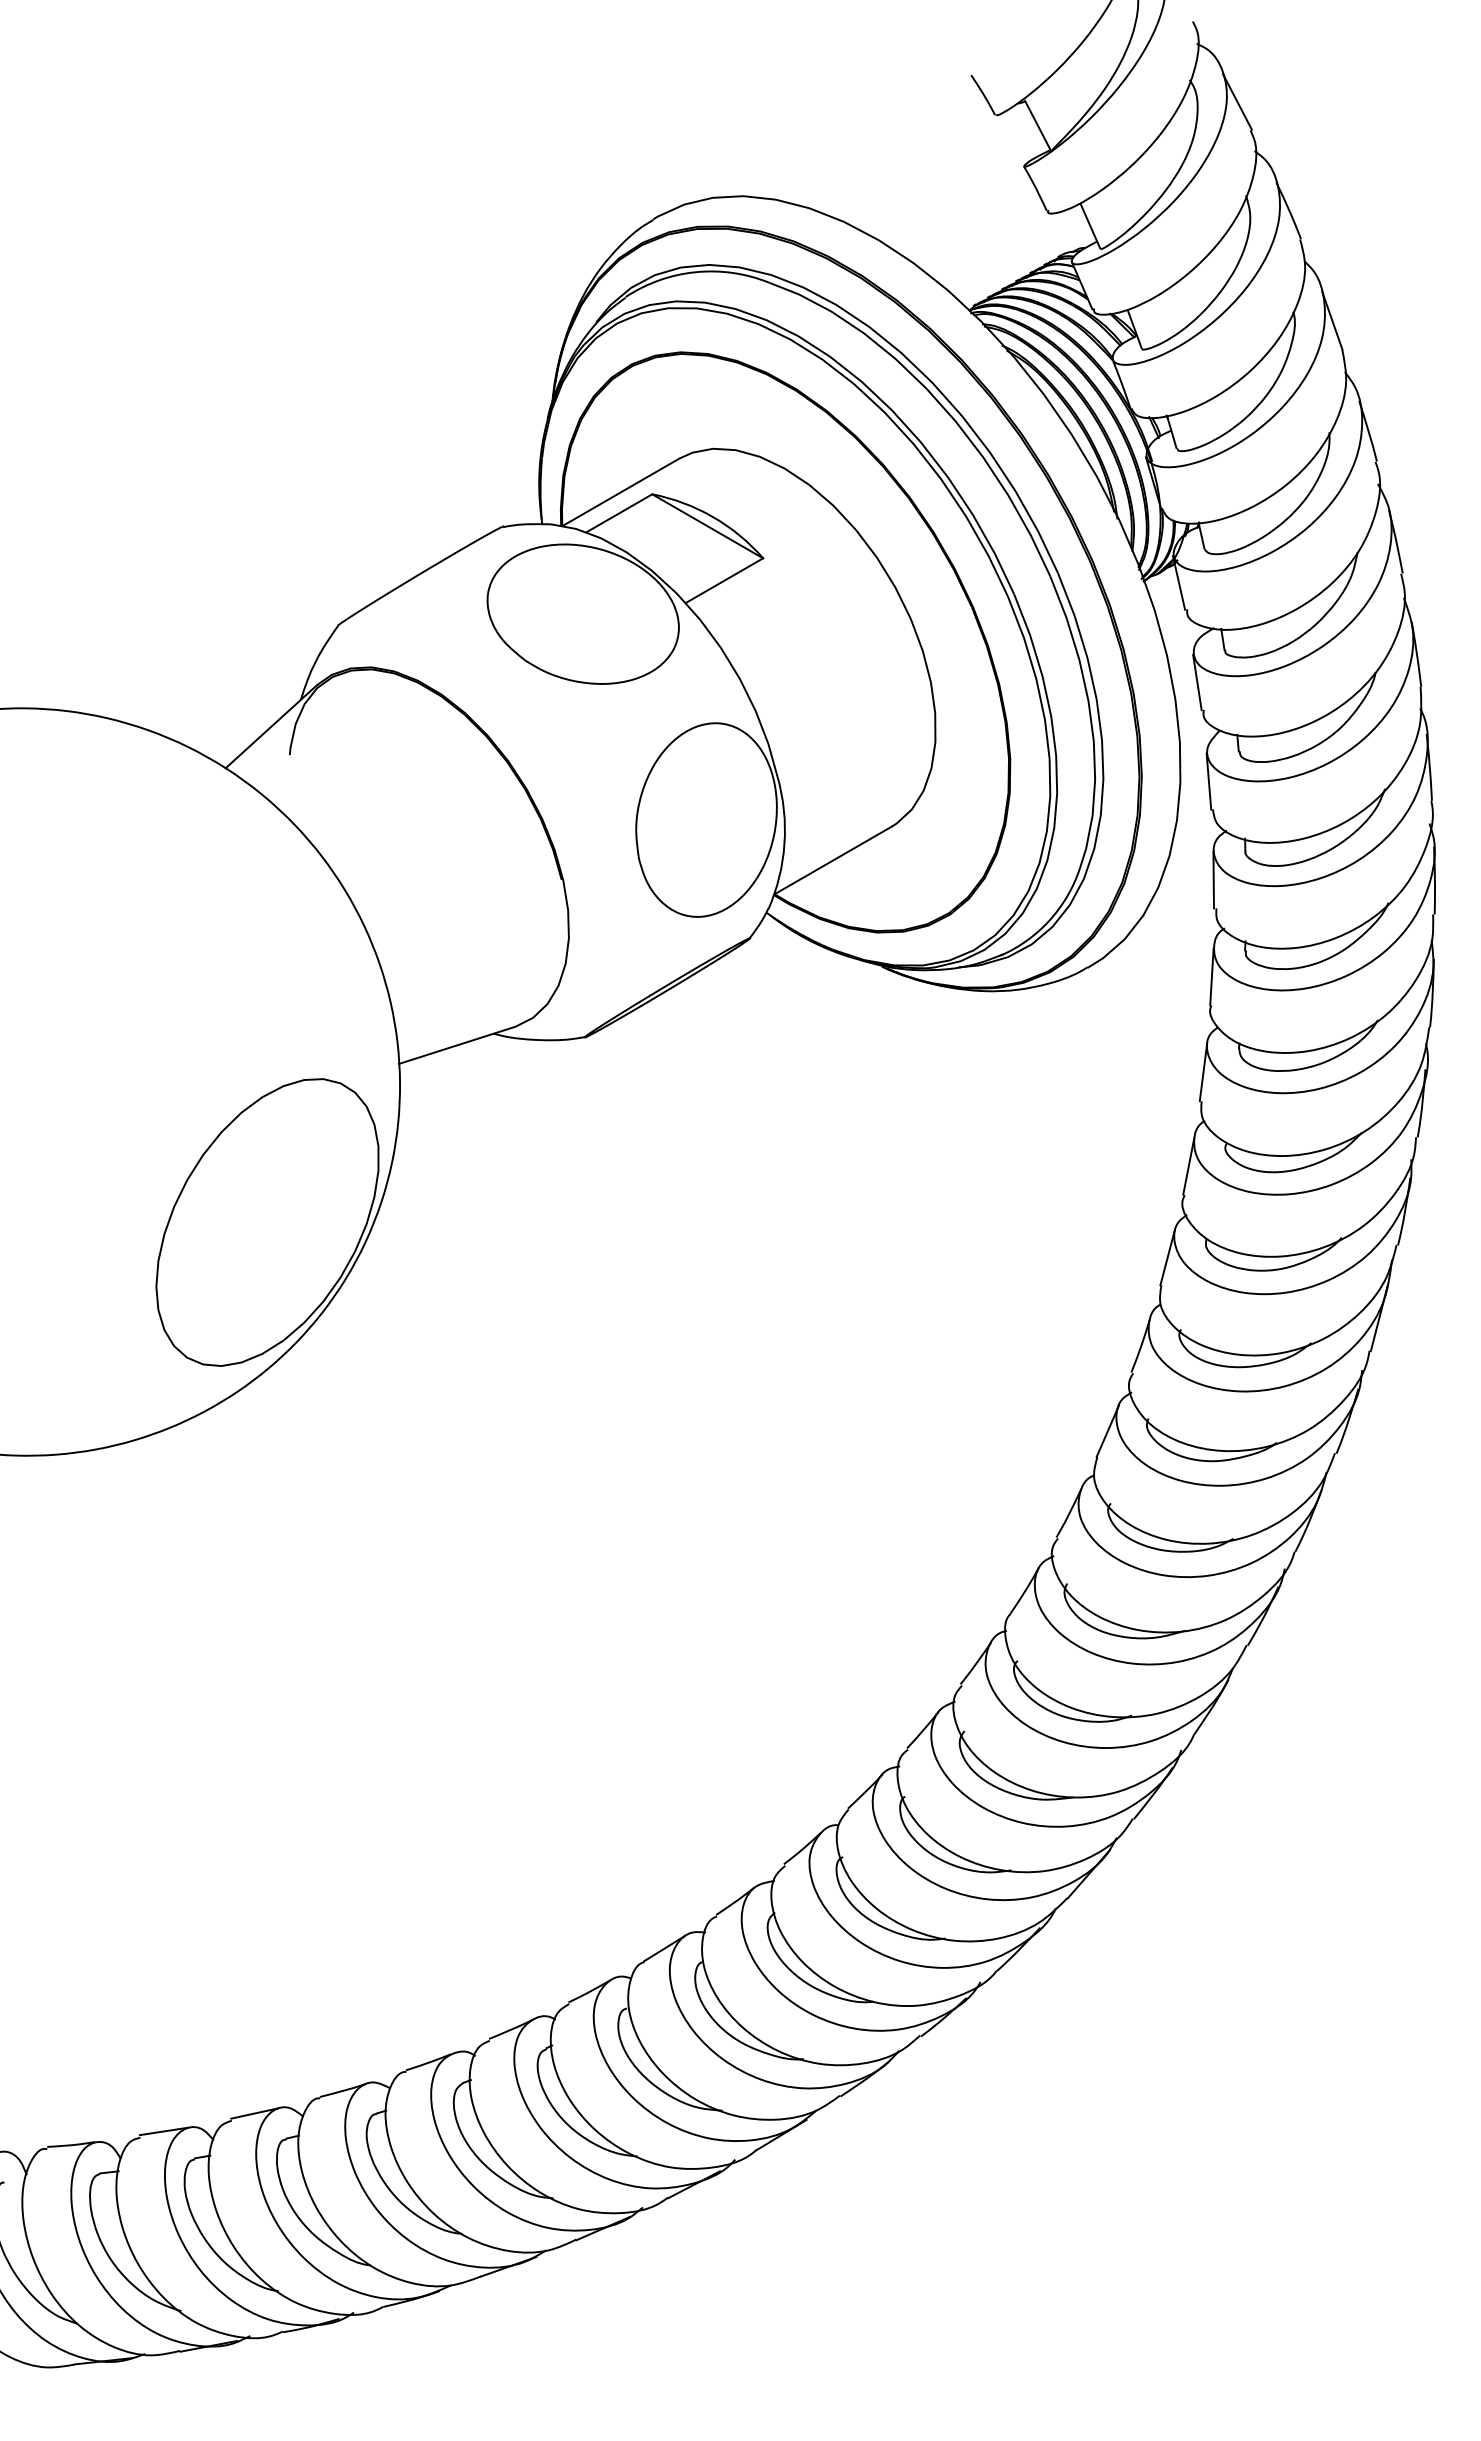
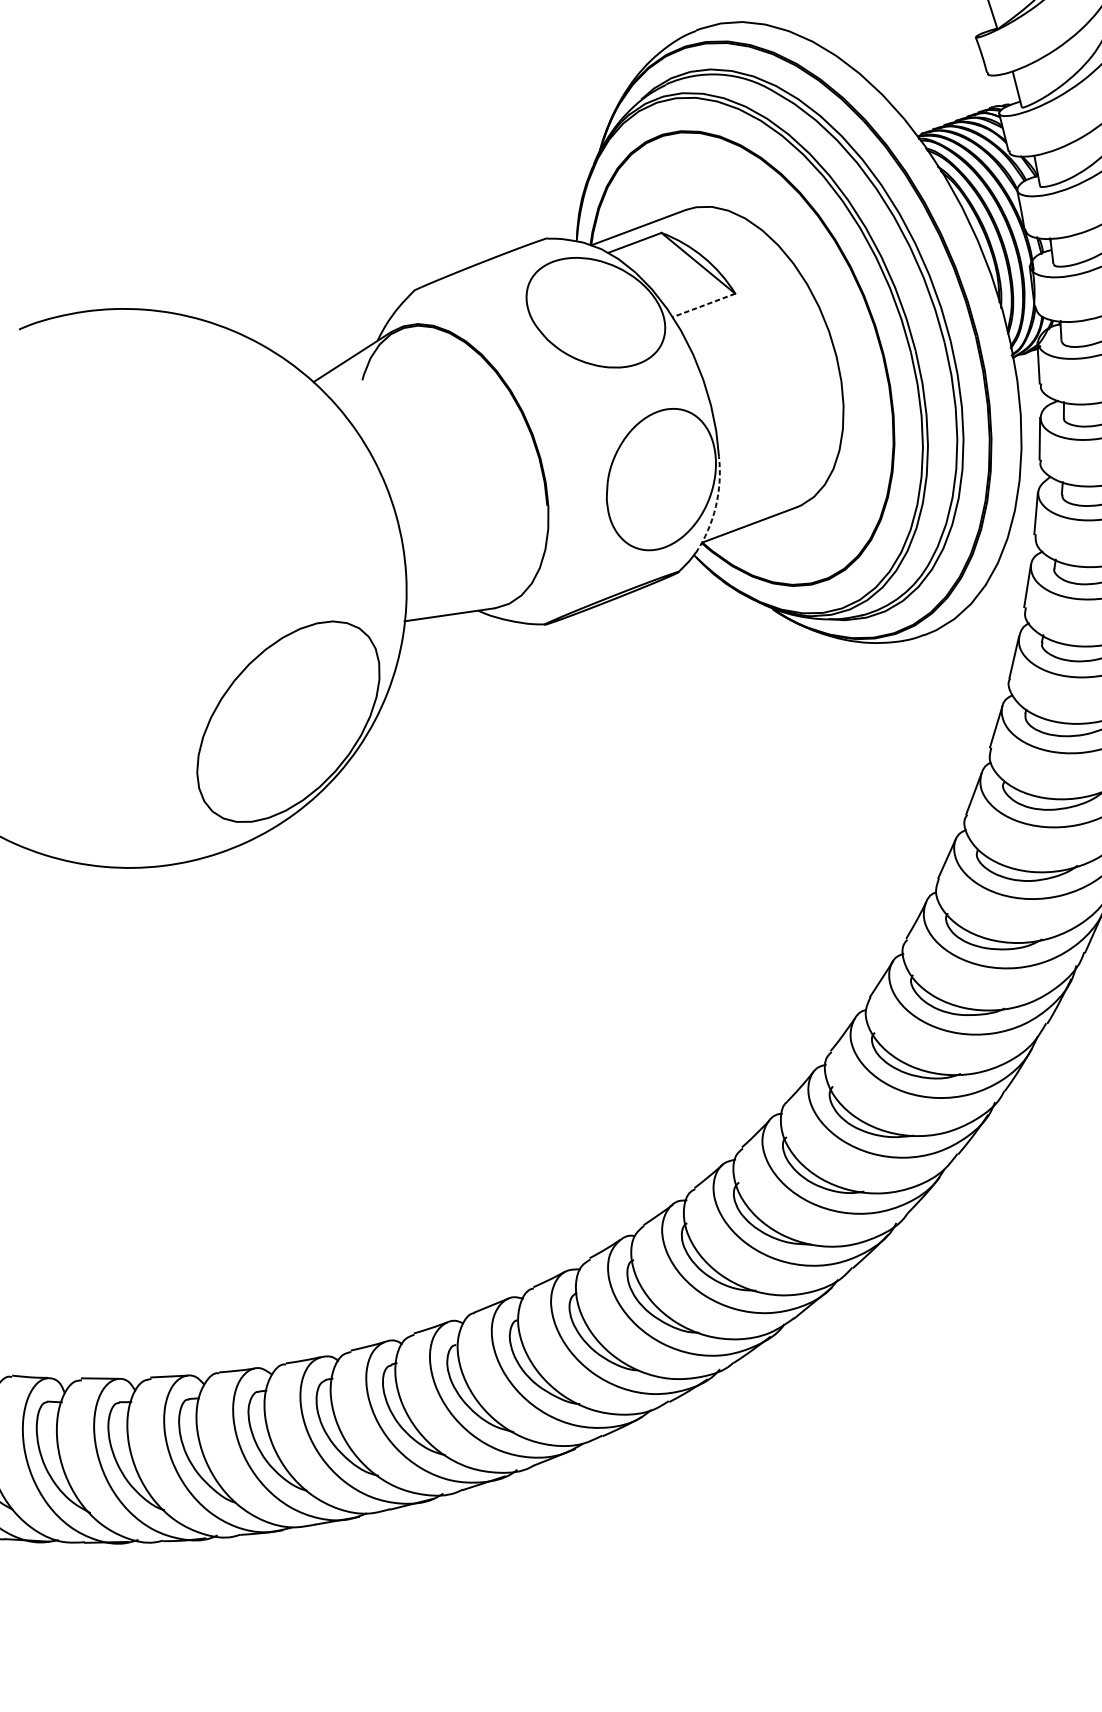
line: (724, 580) -> (704, 305), solid -> dashed
arc: (784, 843) -> (715, 506), solid -> dashed

